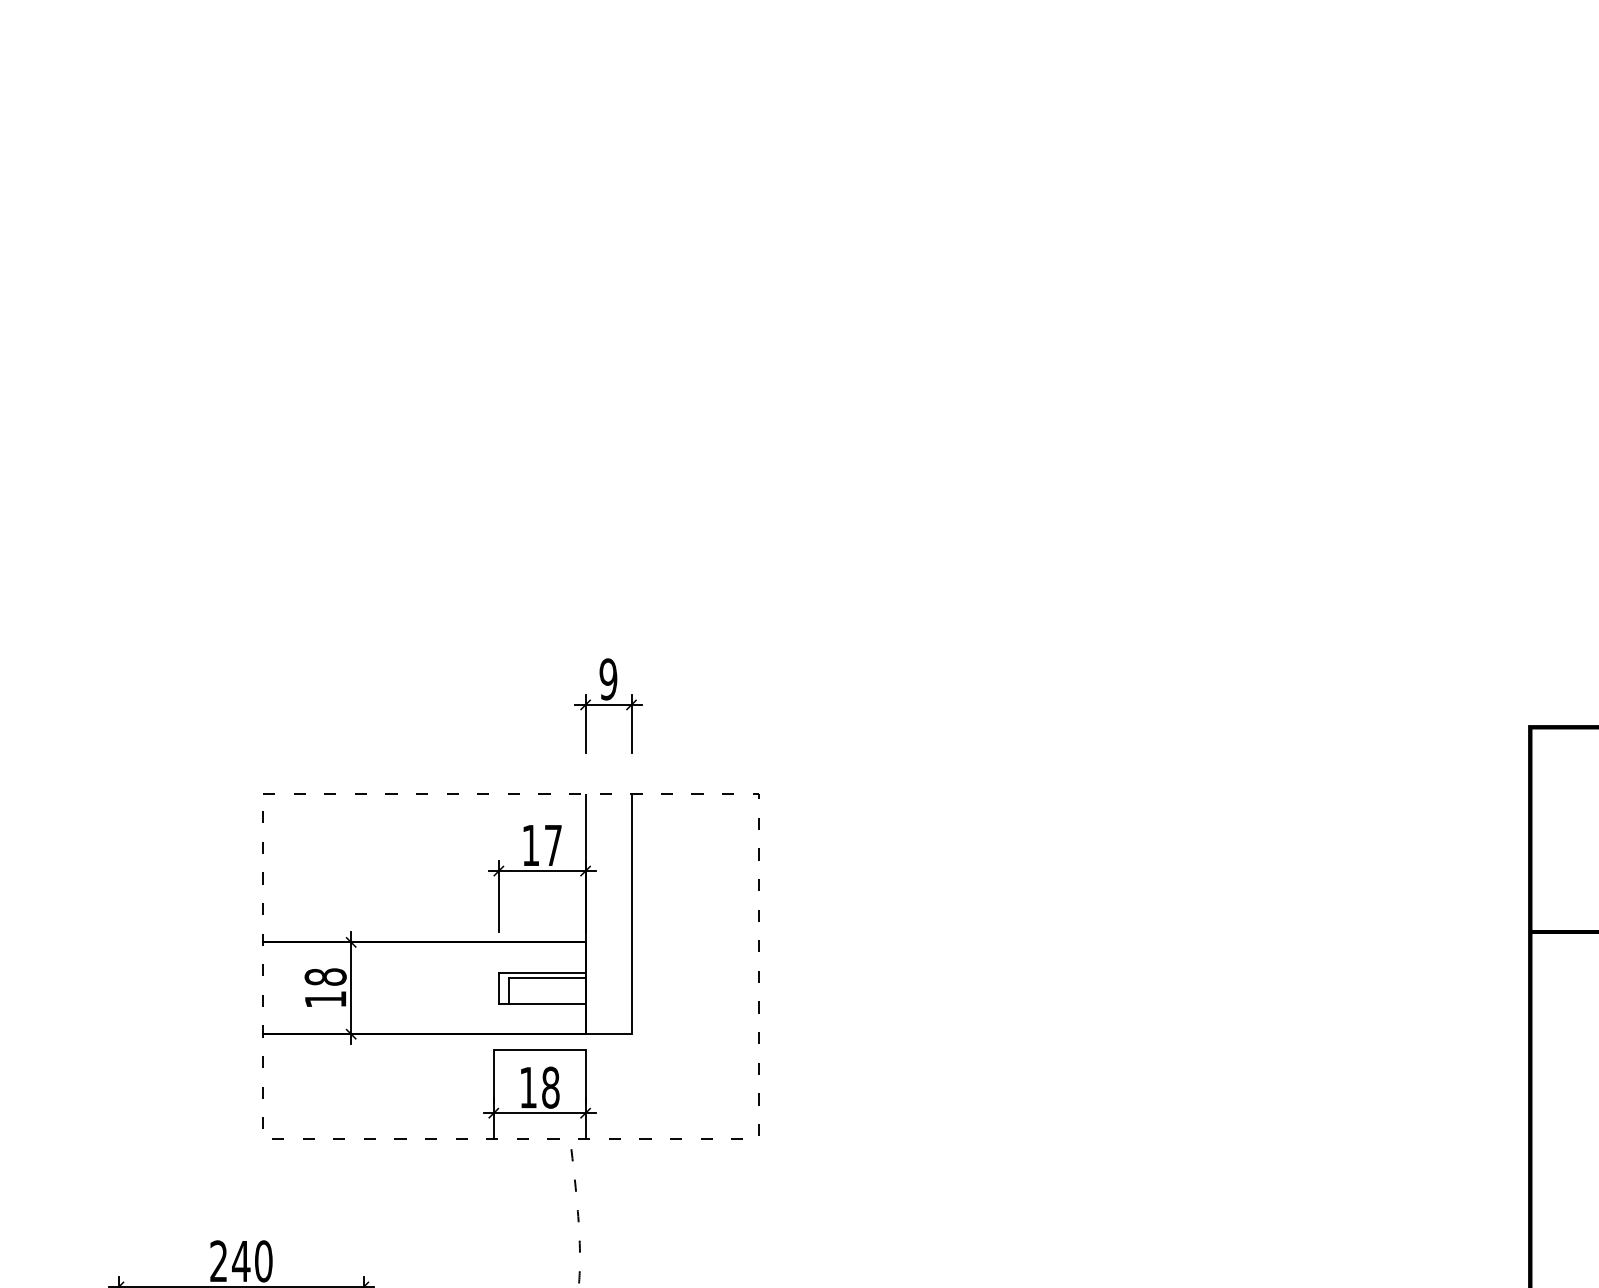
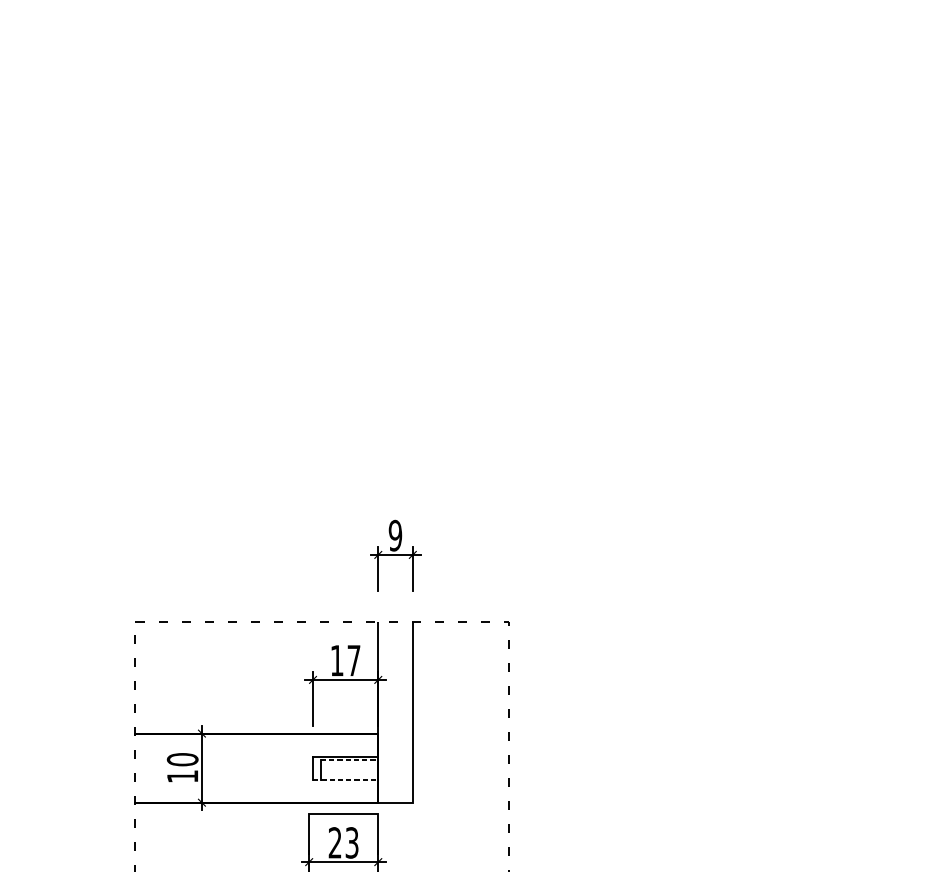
text: (325, 976) -> (182, 759), 18 -> 10
line: (547, 978) -> (349, 760), solid -> dashed
line: (542, 1003) -> (345, 779), solid -> dashed
text: (539, 1087) -> (343, 842), 18 -> 23

